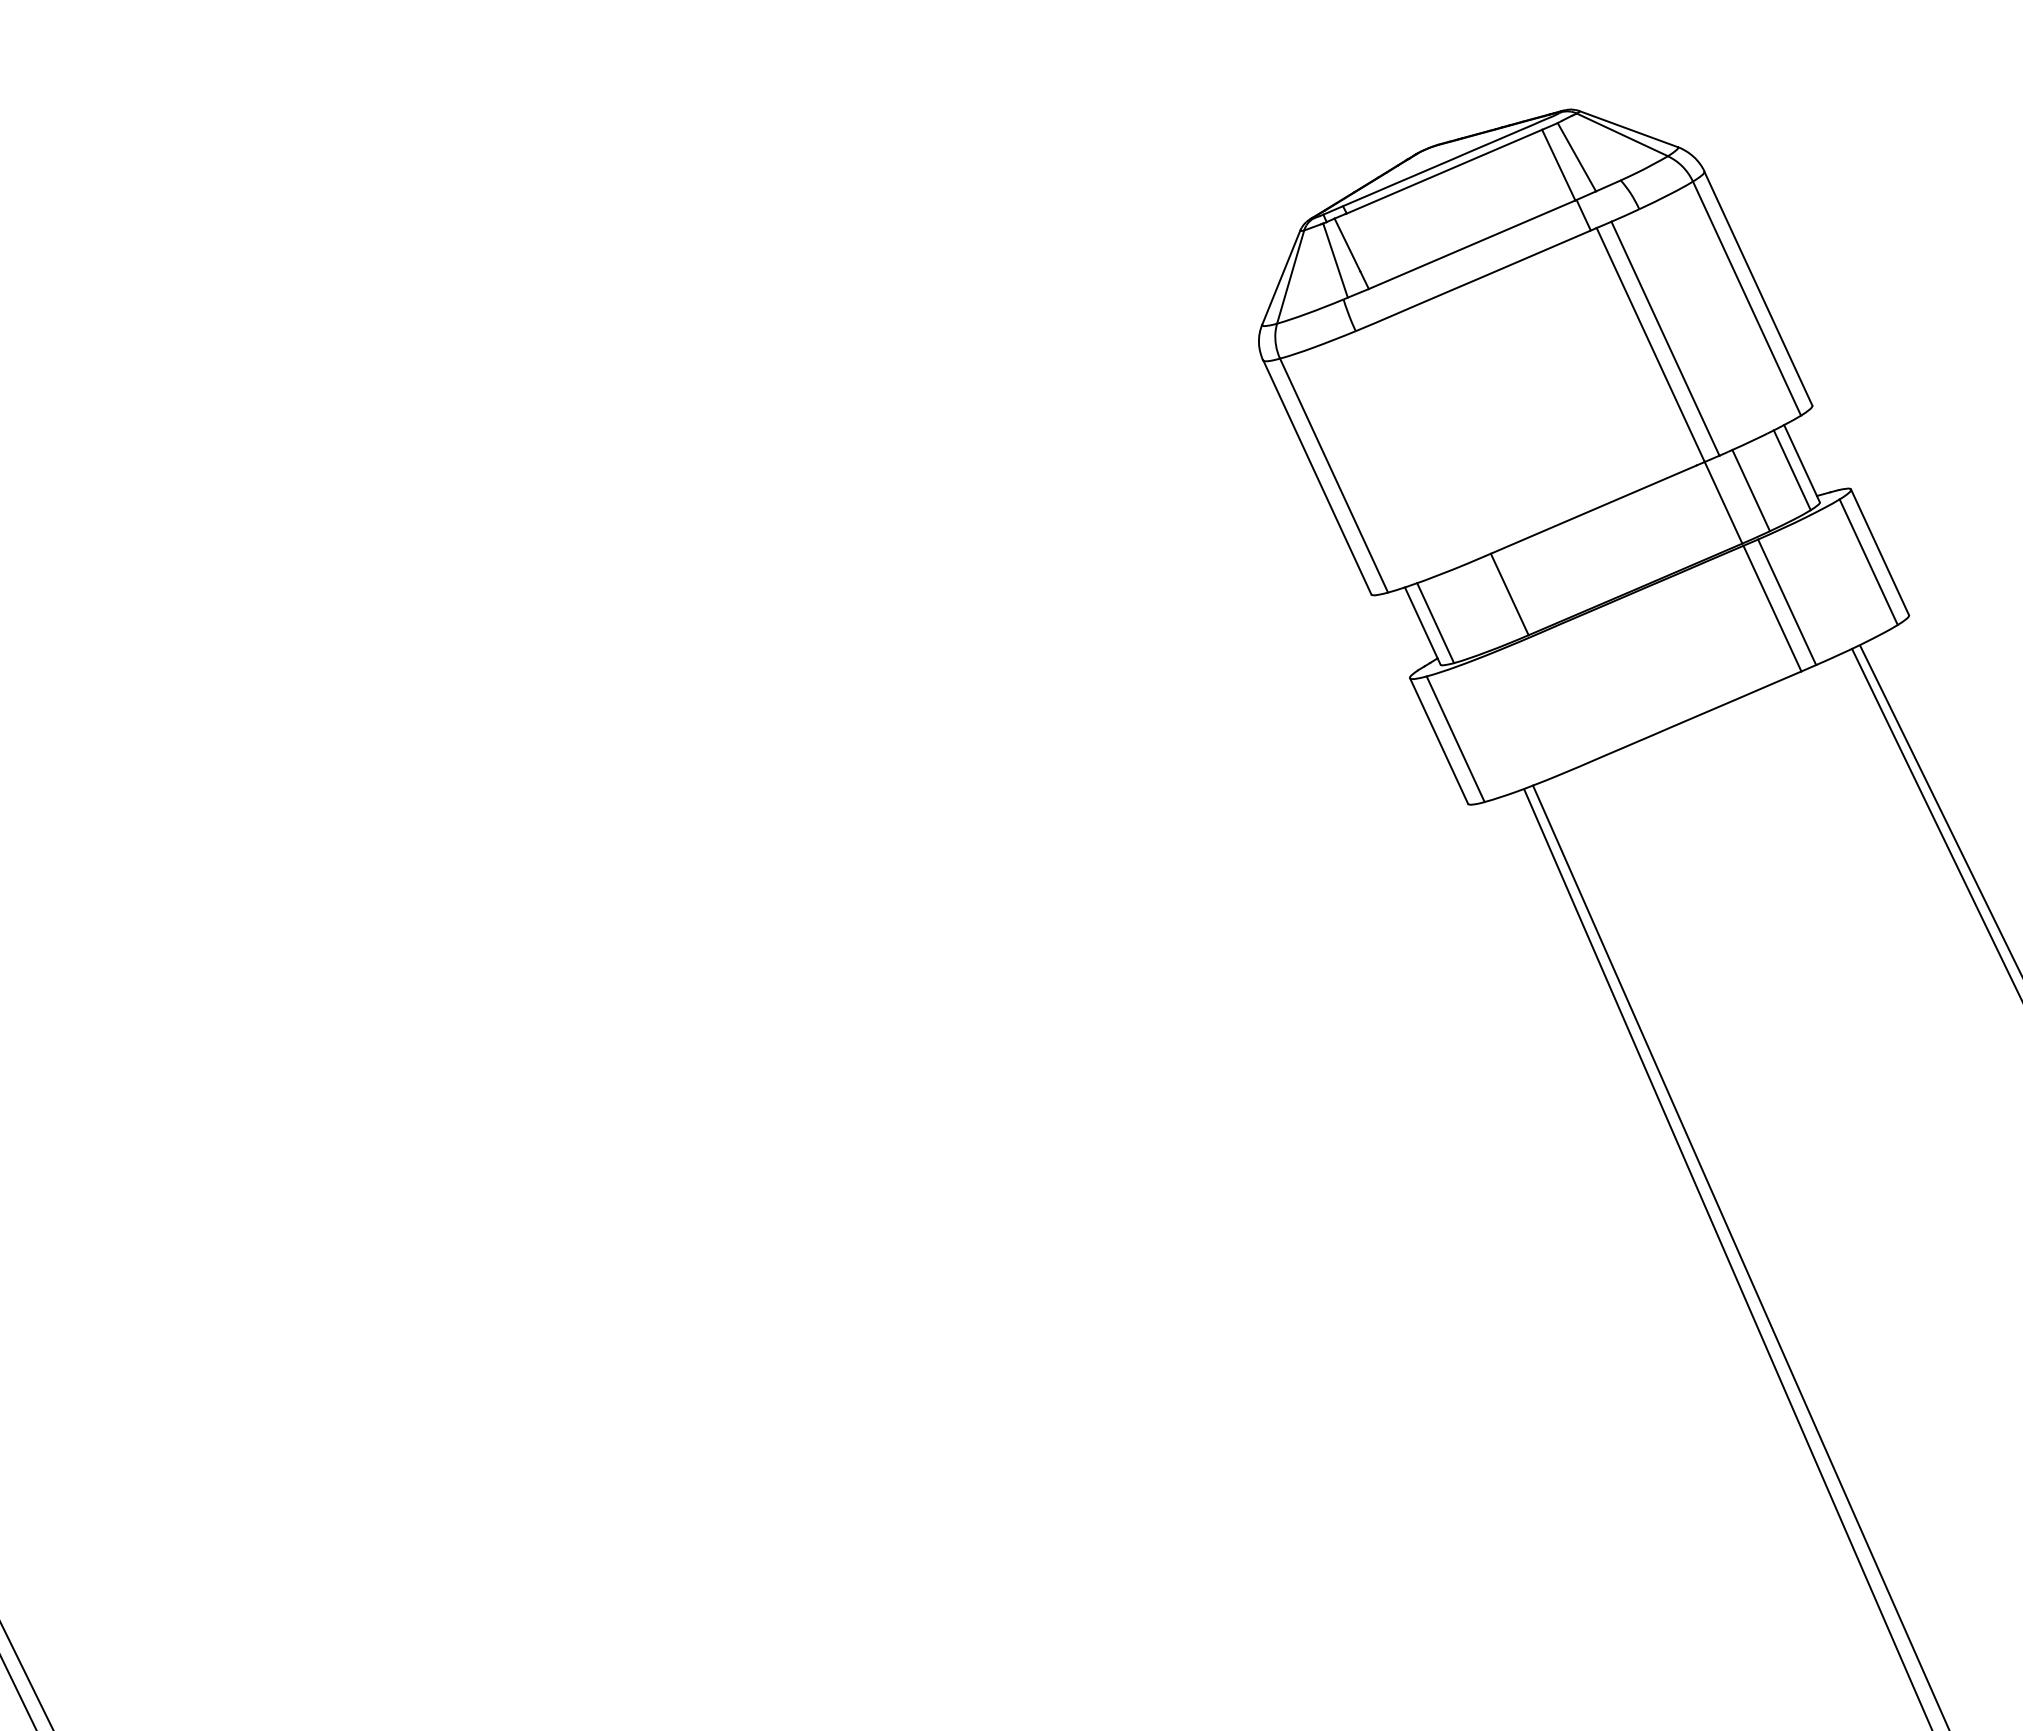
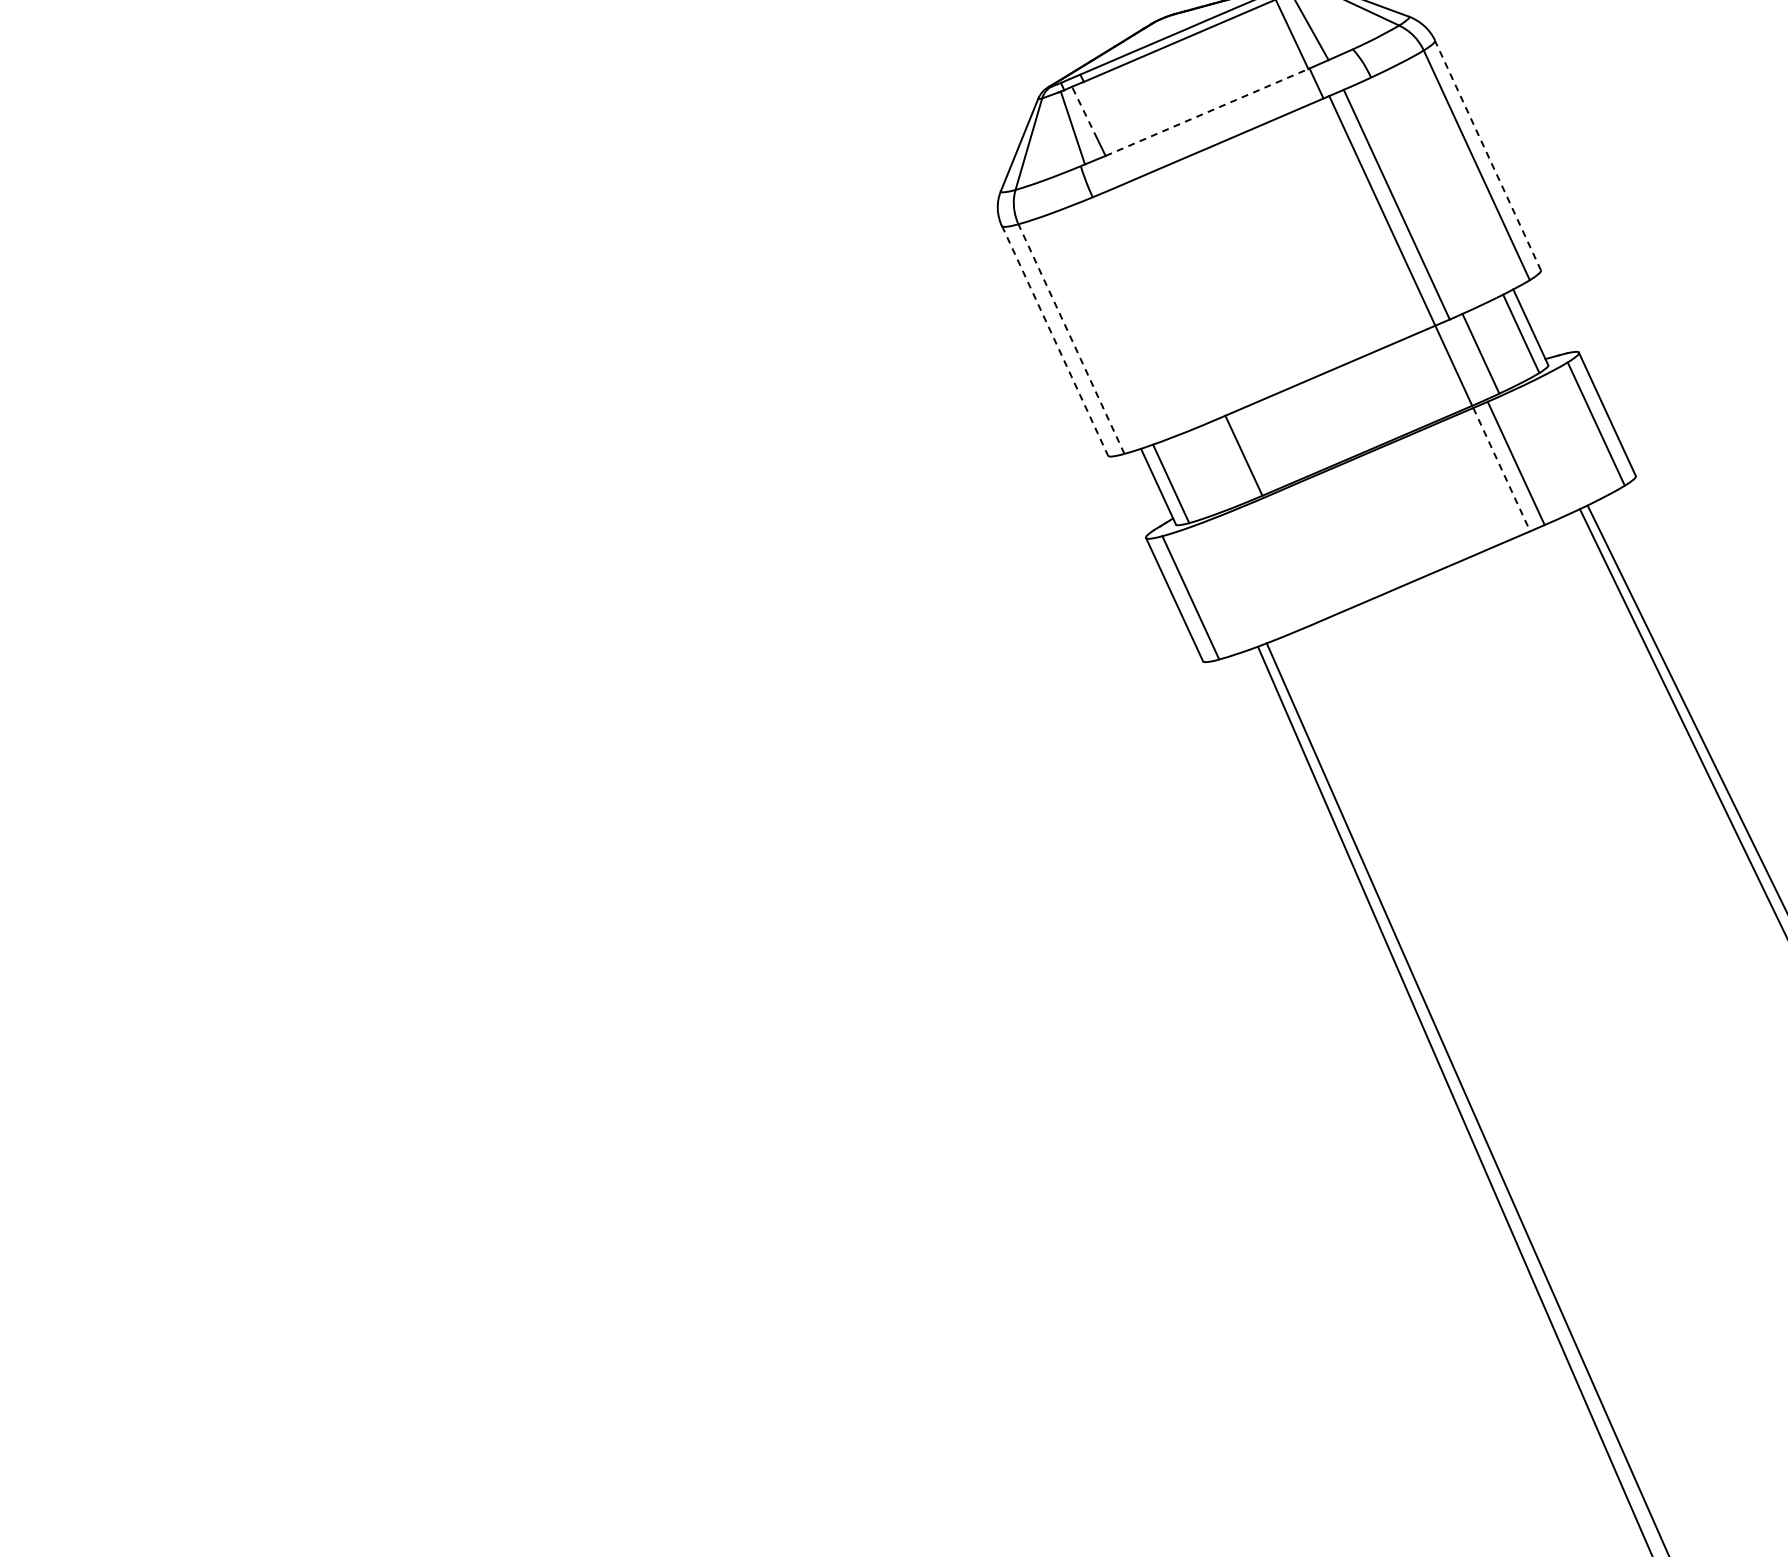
line: (1347, 244) -> (1084, 112), solid -> dashed
line: (1472, 244) -> (1207, 112), solid -> dashed
line: (1758, 288) -> (1488, 155), solid -> dashed
line: (1334, 475) -> (1071, 338), solid -> dashed
line: (1317, 477) -> (1055, 340), solid -> dashed
line: (1772, 609) -> (1501, 470), solid -> dashed

